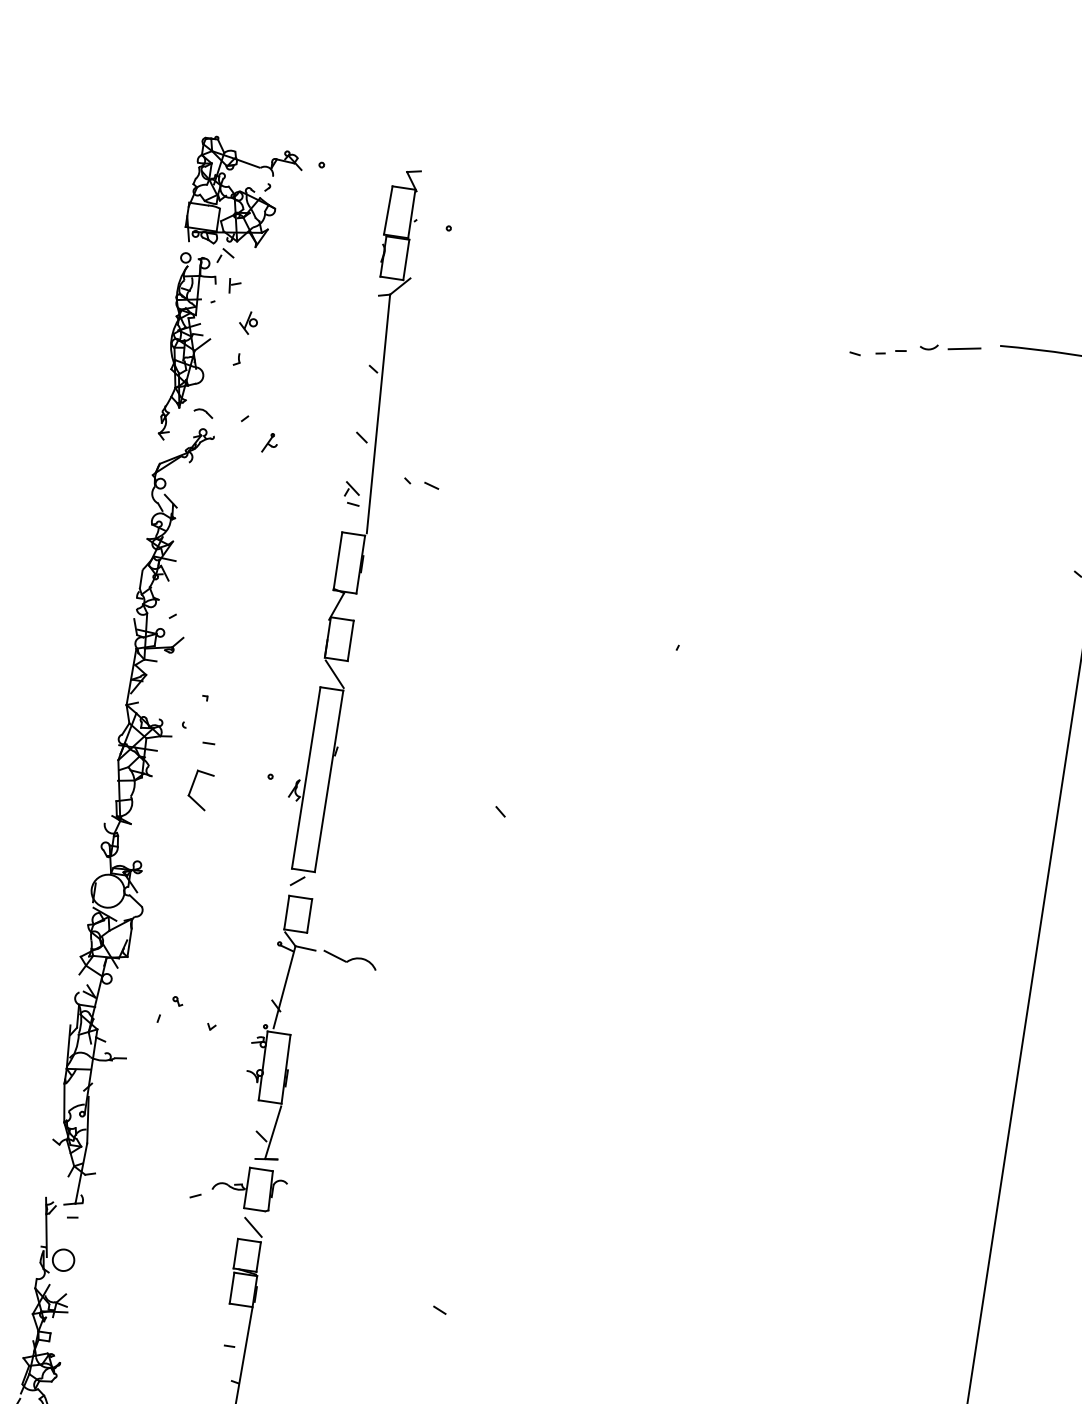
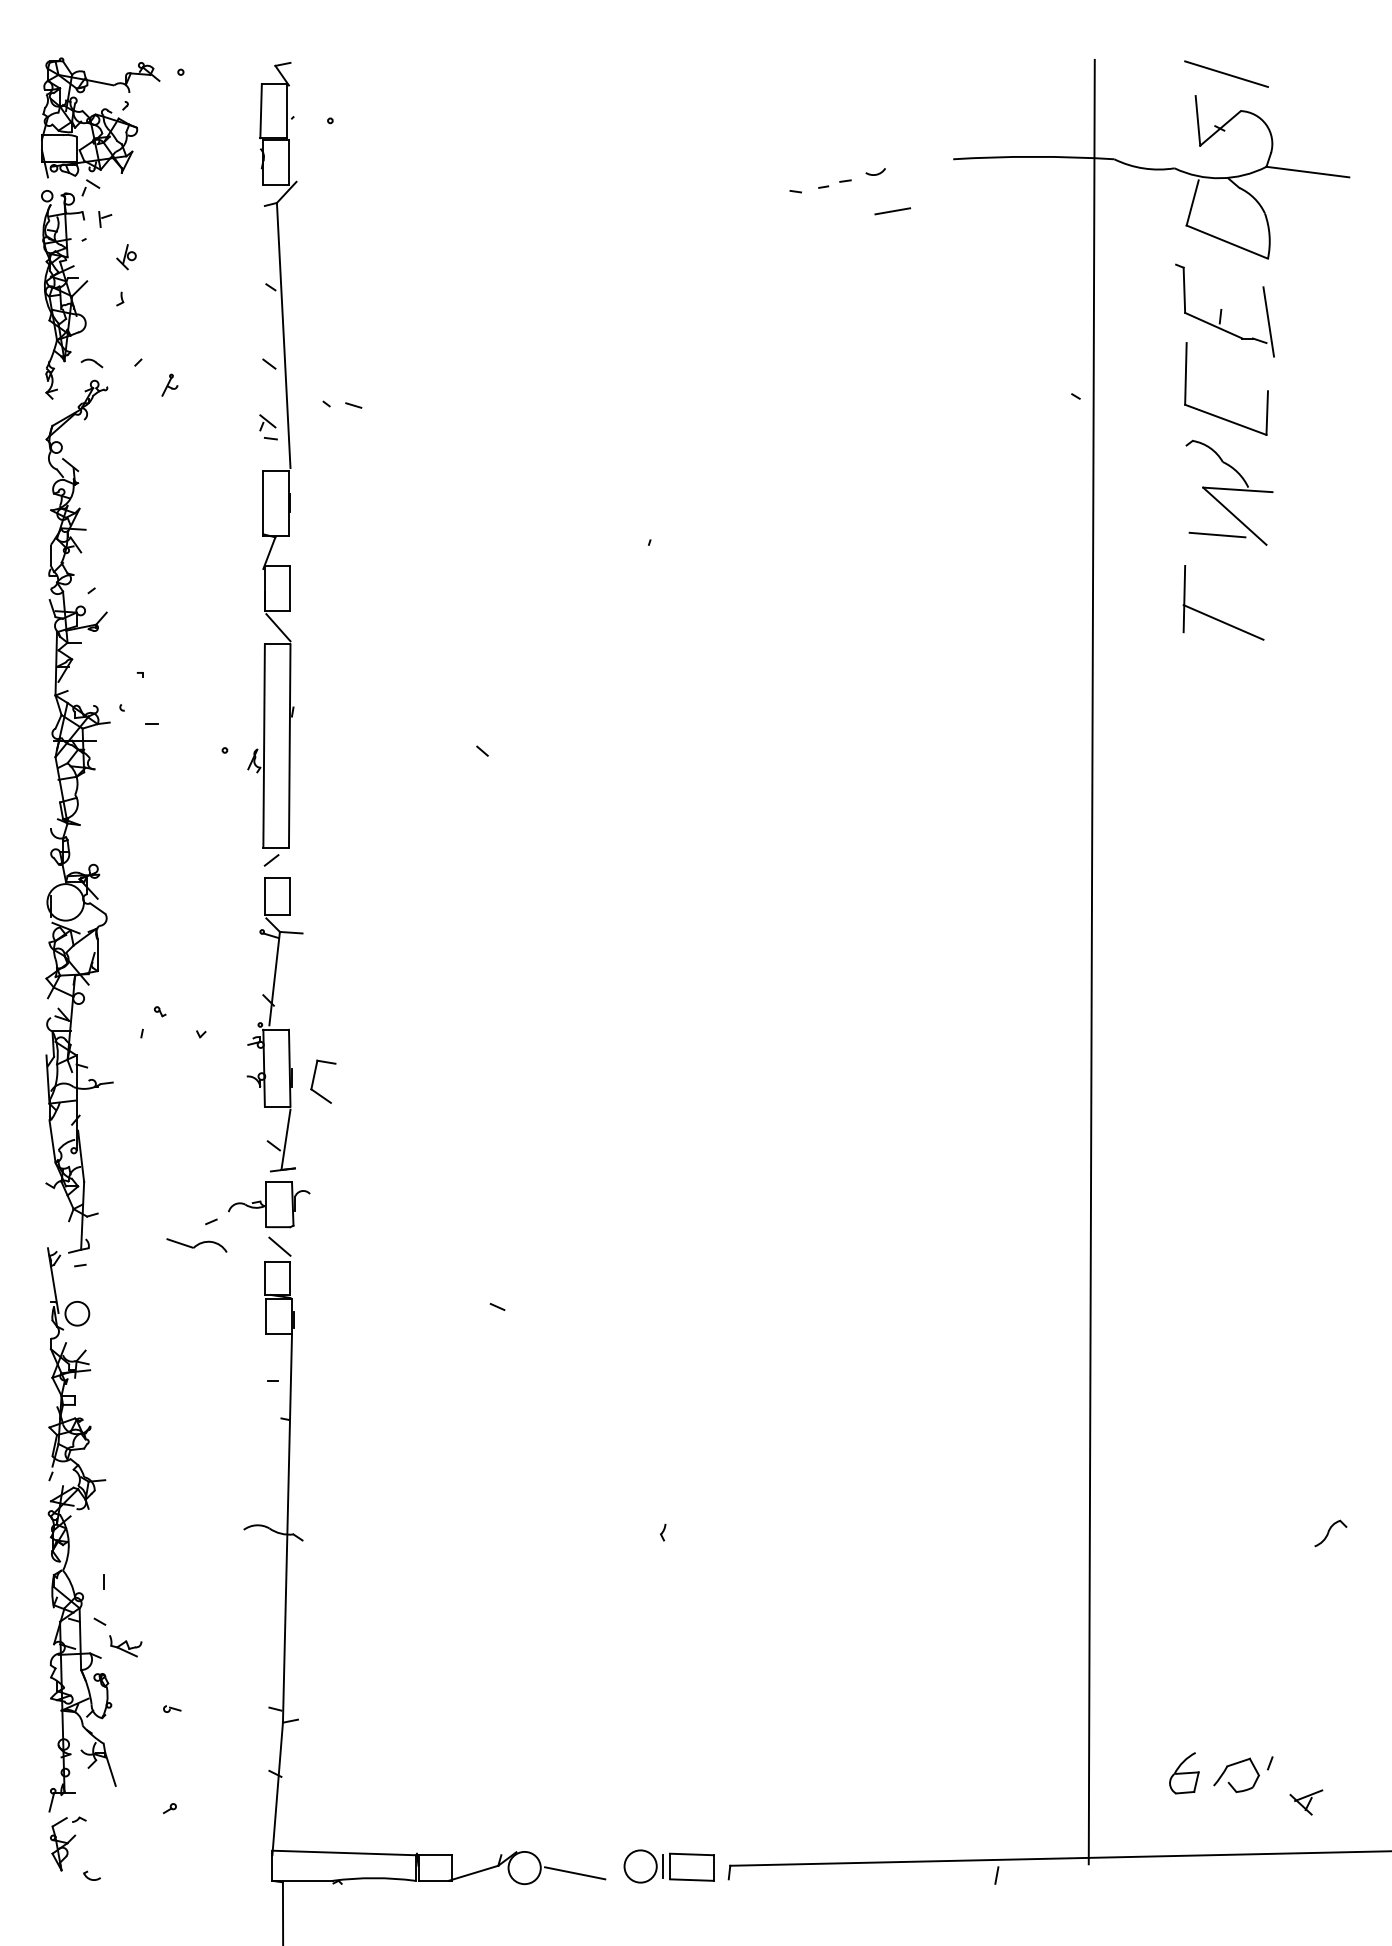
line: (964, 348) -> (892, 211), moved
part: (192, 788) -> (314, 1080), moved
part: (349, 960) -> (196, 1245), moved

